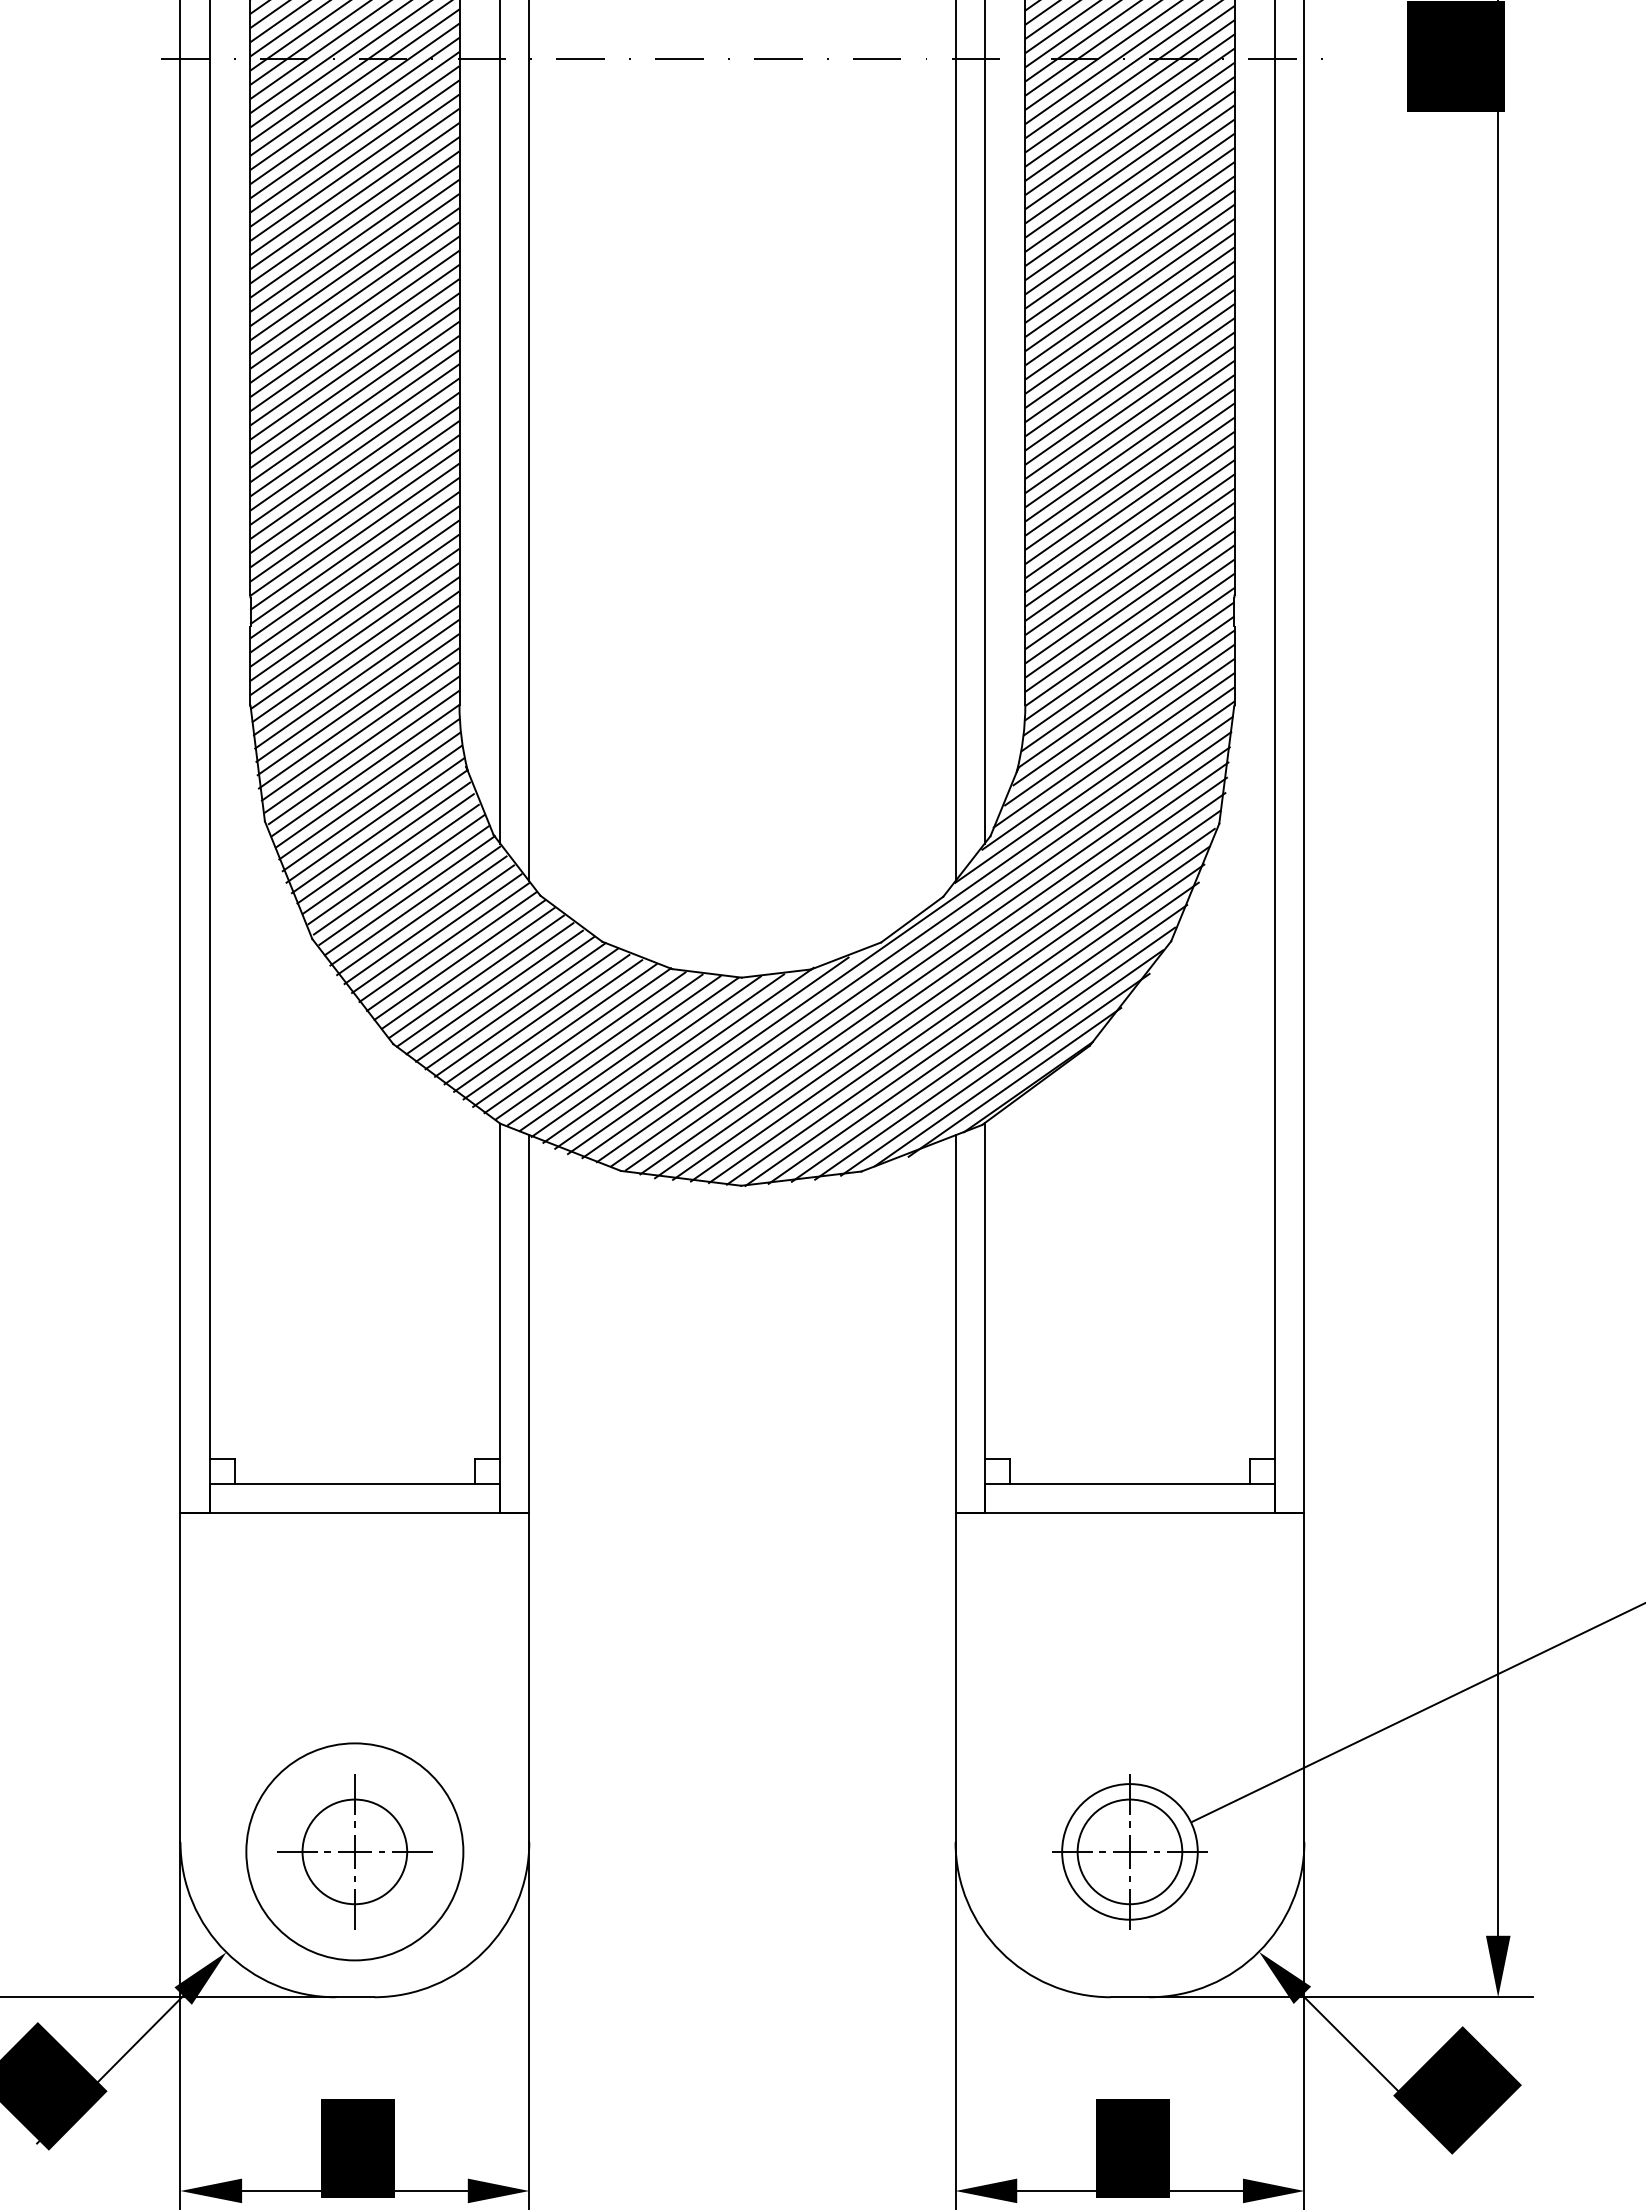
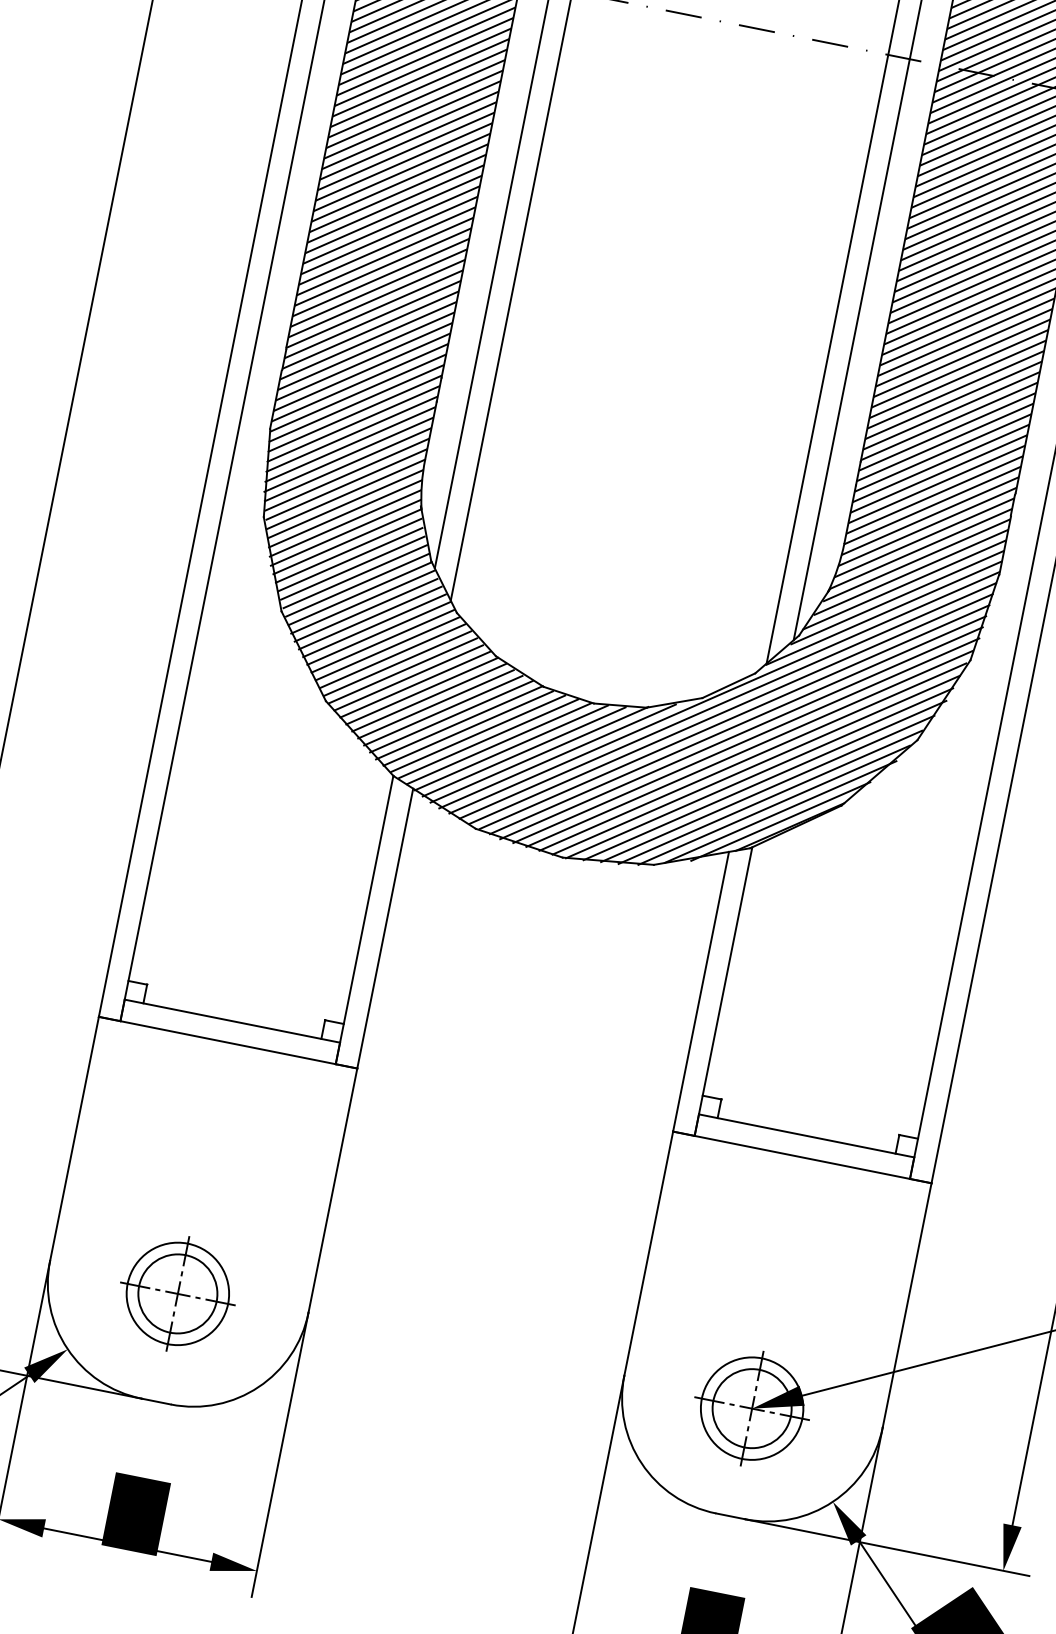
fill: (1163, 1830) -> (780, 1397), added
circle: (354, 1851) -> (177, 1293), size x0.62

